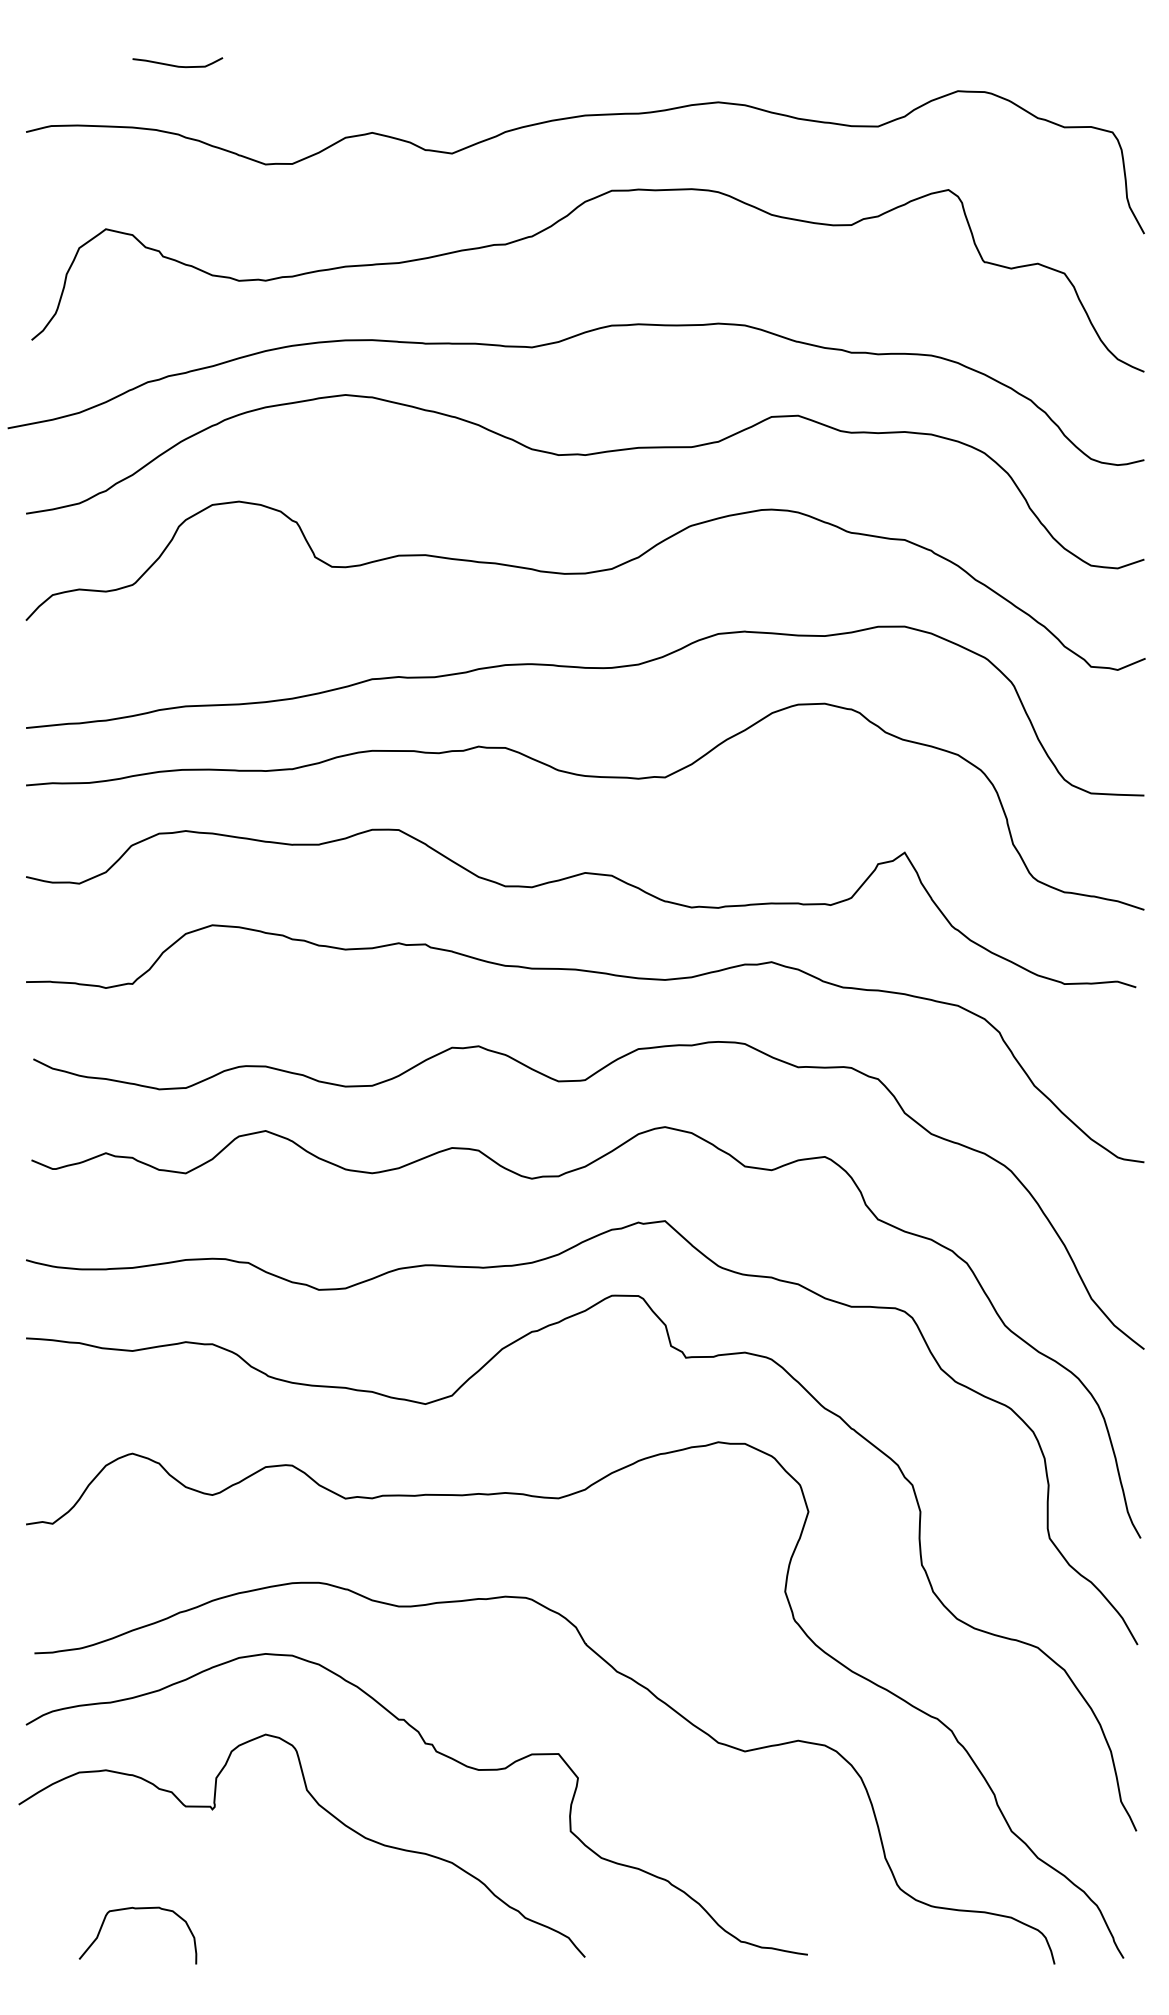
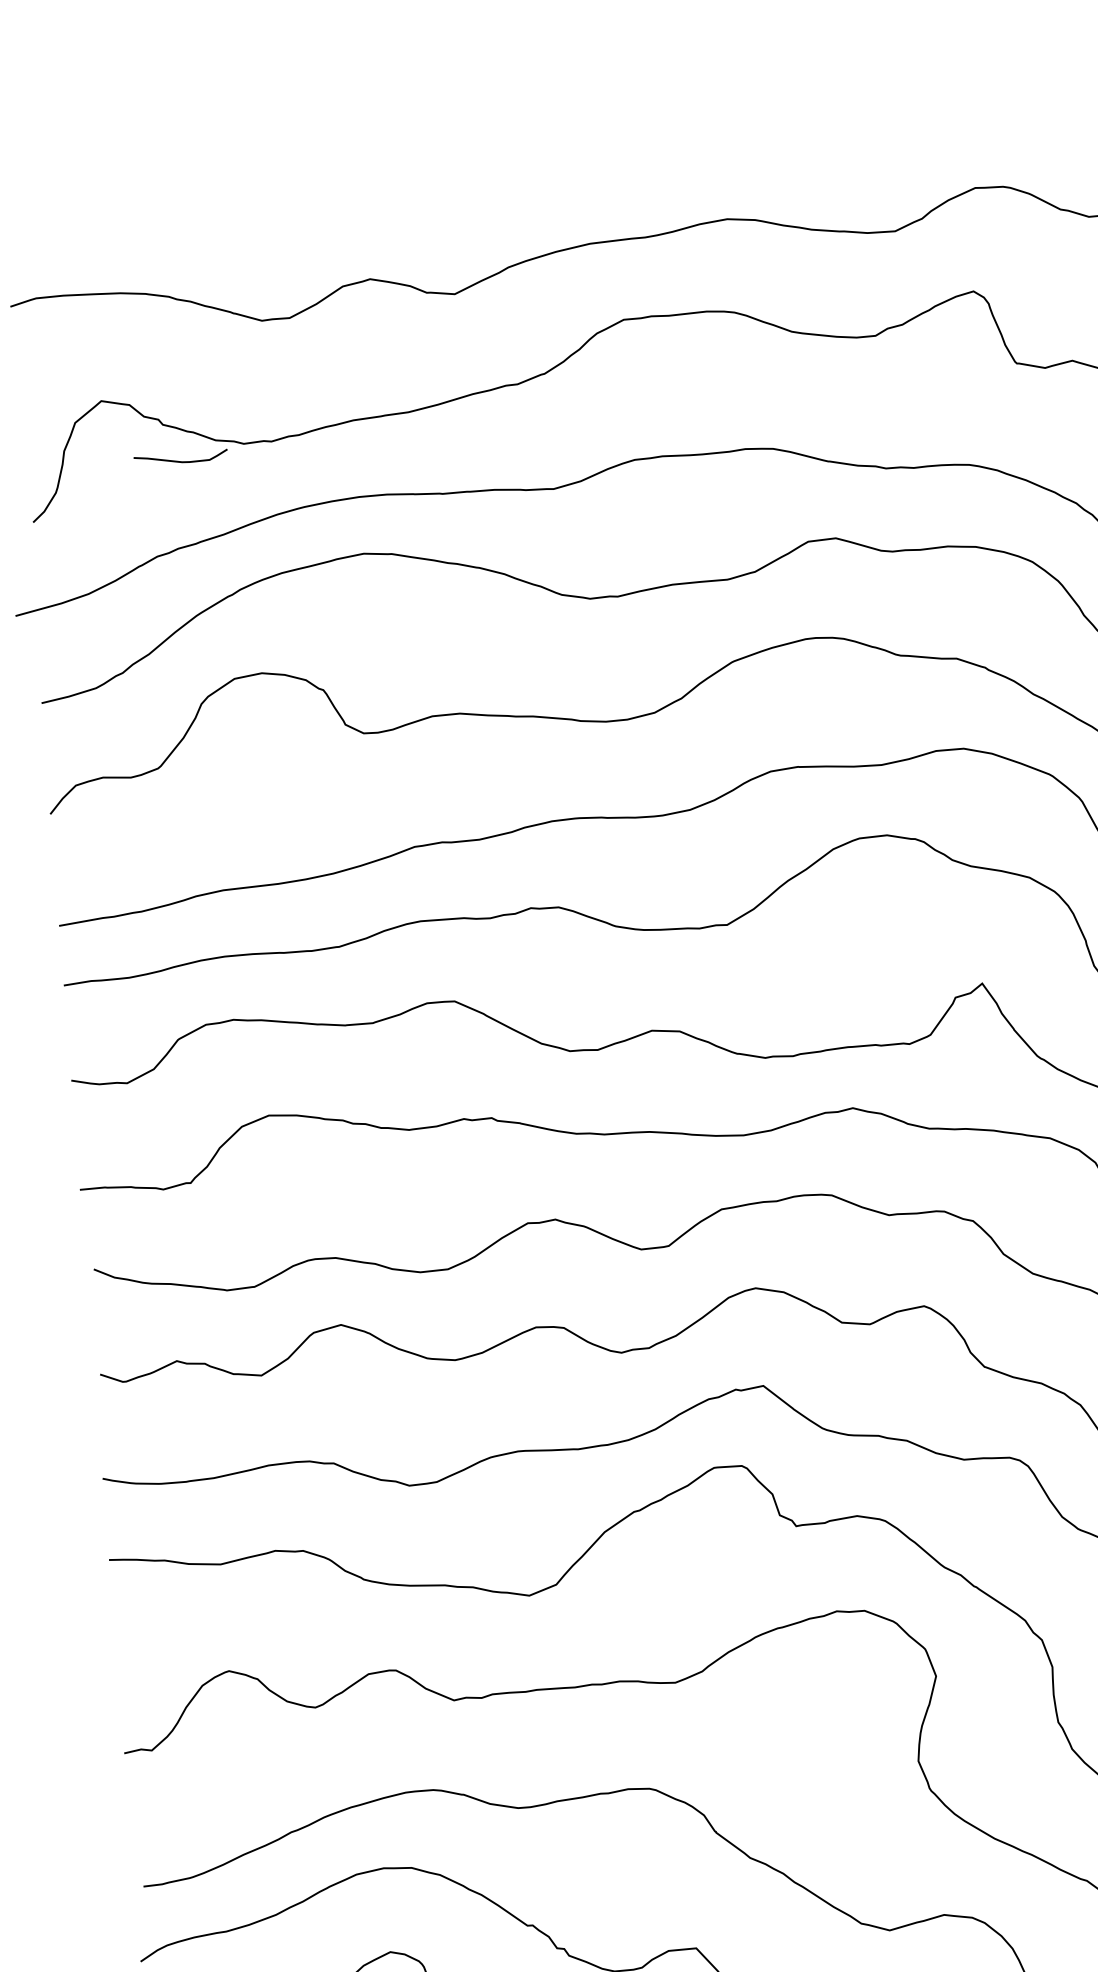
curve: (177, 65) -> (180, 460), moved

